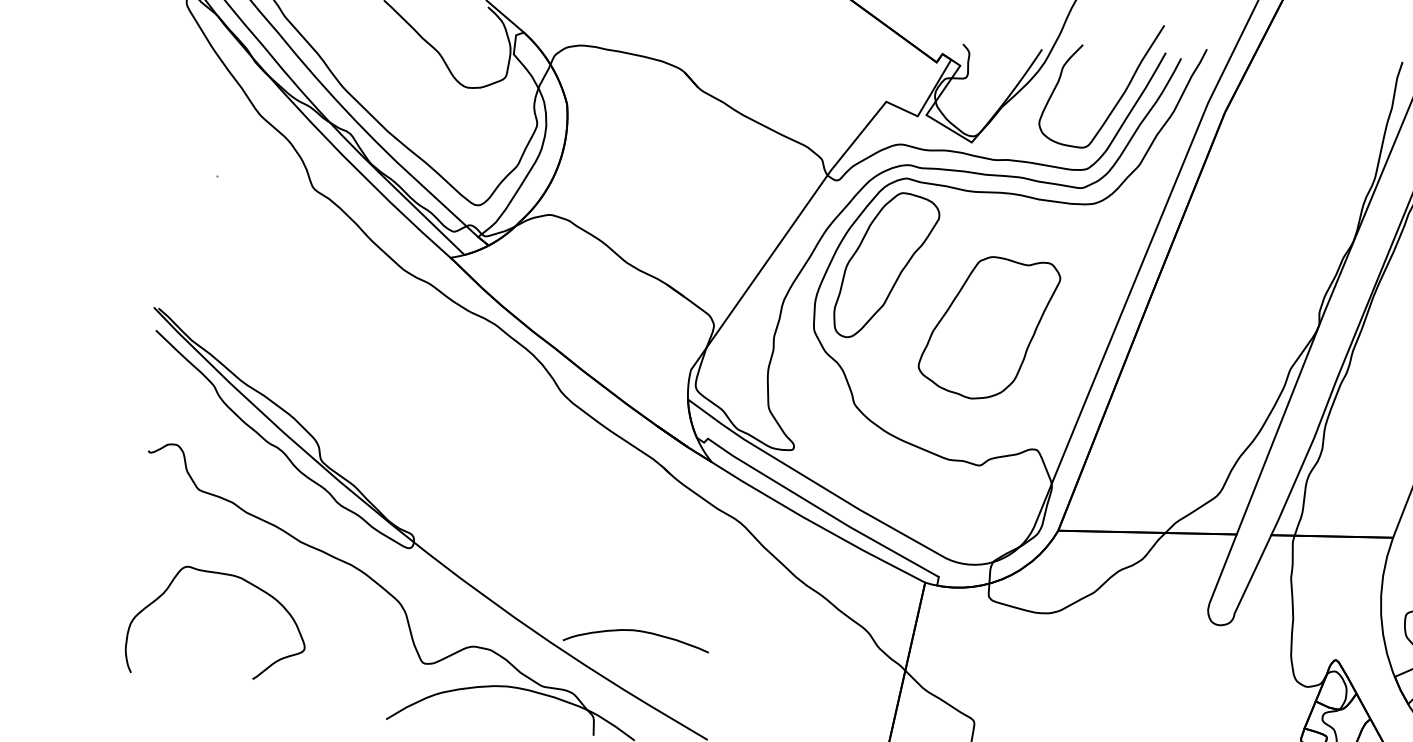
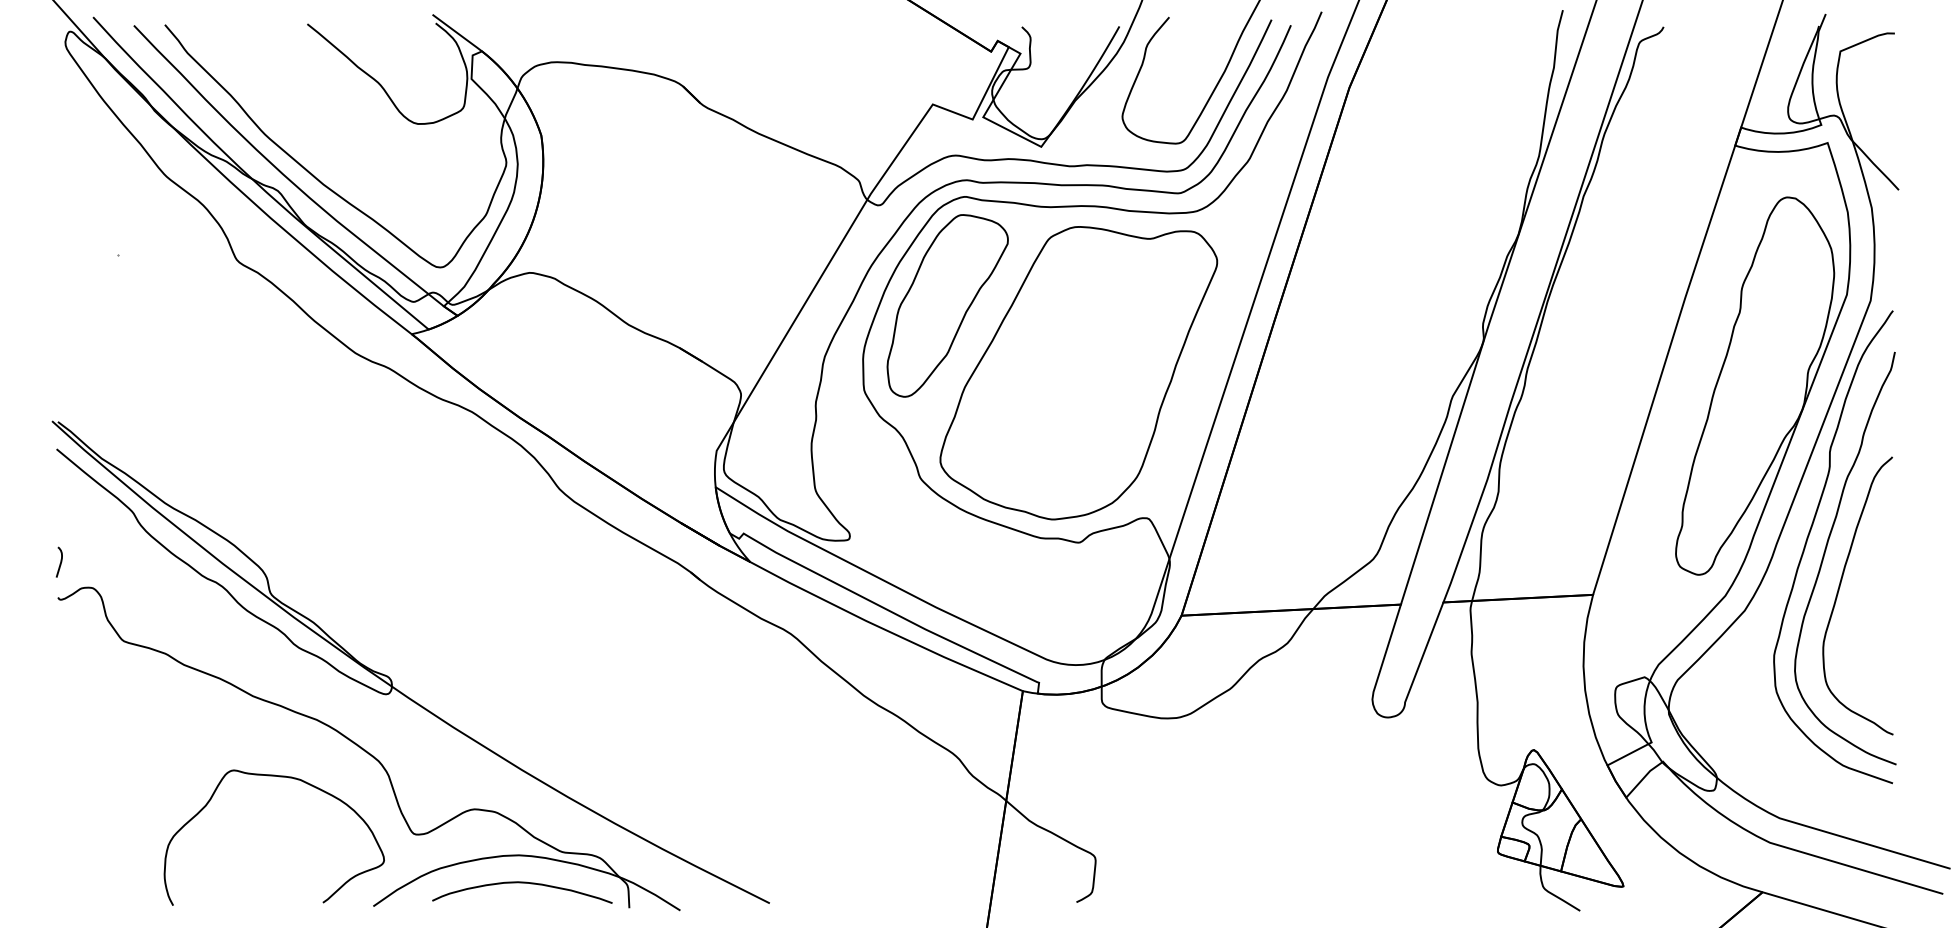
part: (988, 328) -> (1078, 373), size x1.67
curve: (152, 421) -> (60, 561), added
curve: (224, 575) -> (279, 777), moved
curve: (637, 631) -> (522, 883), moved

